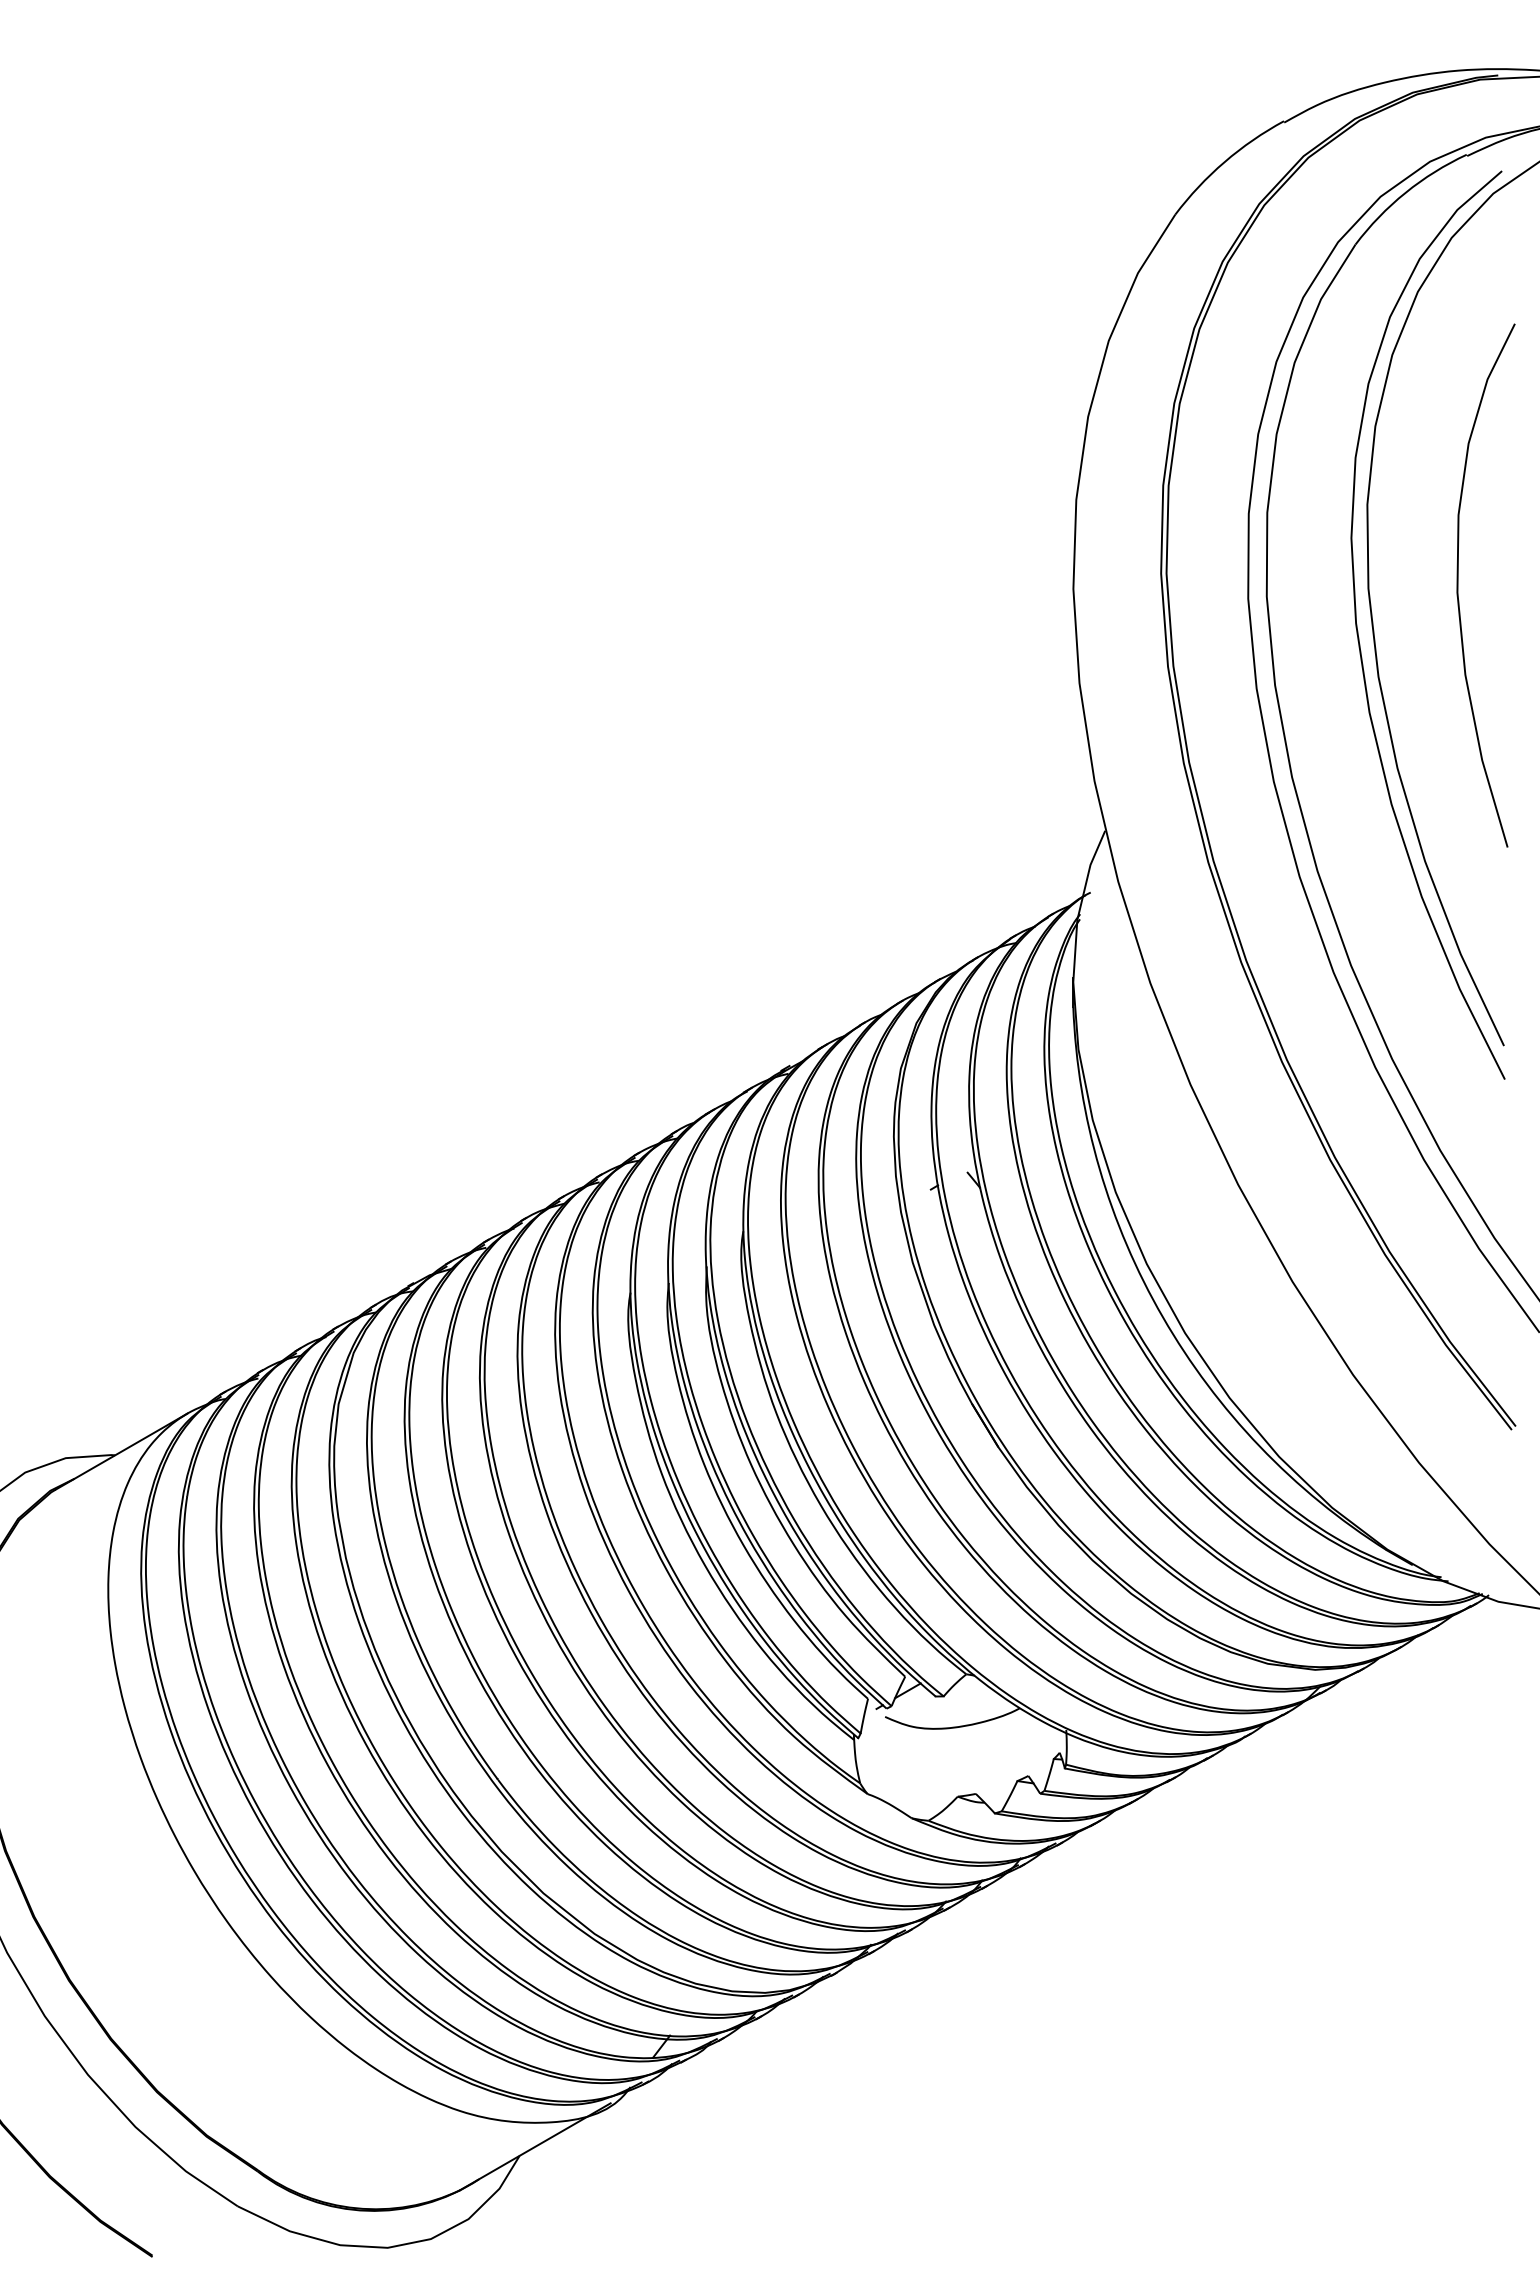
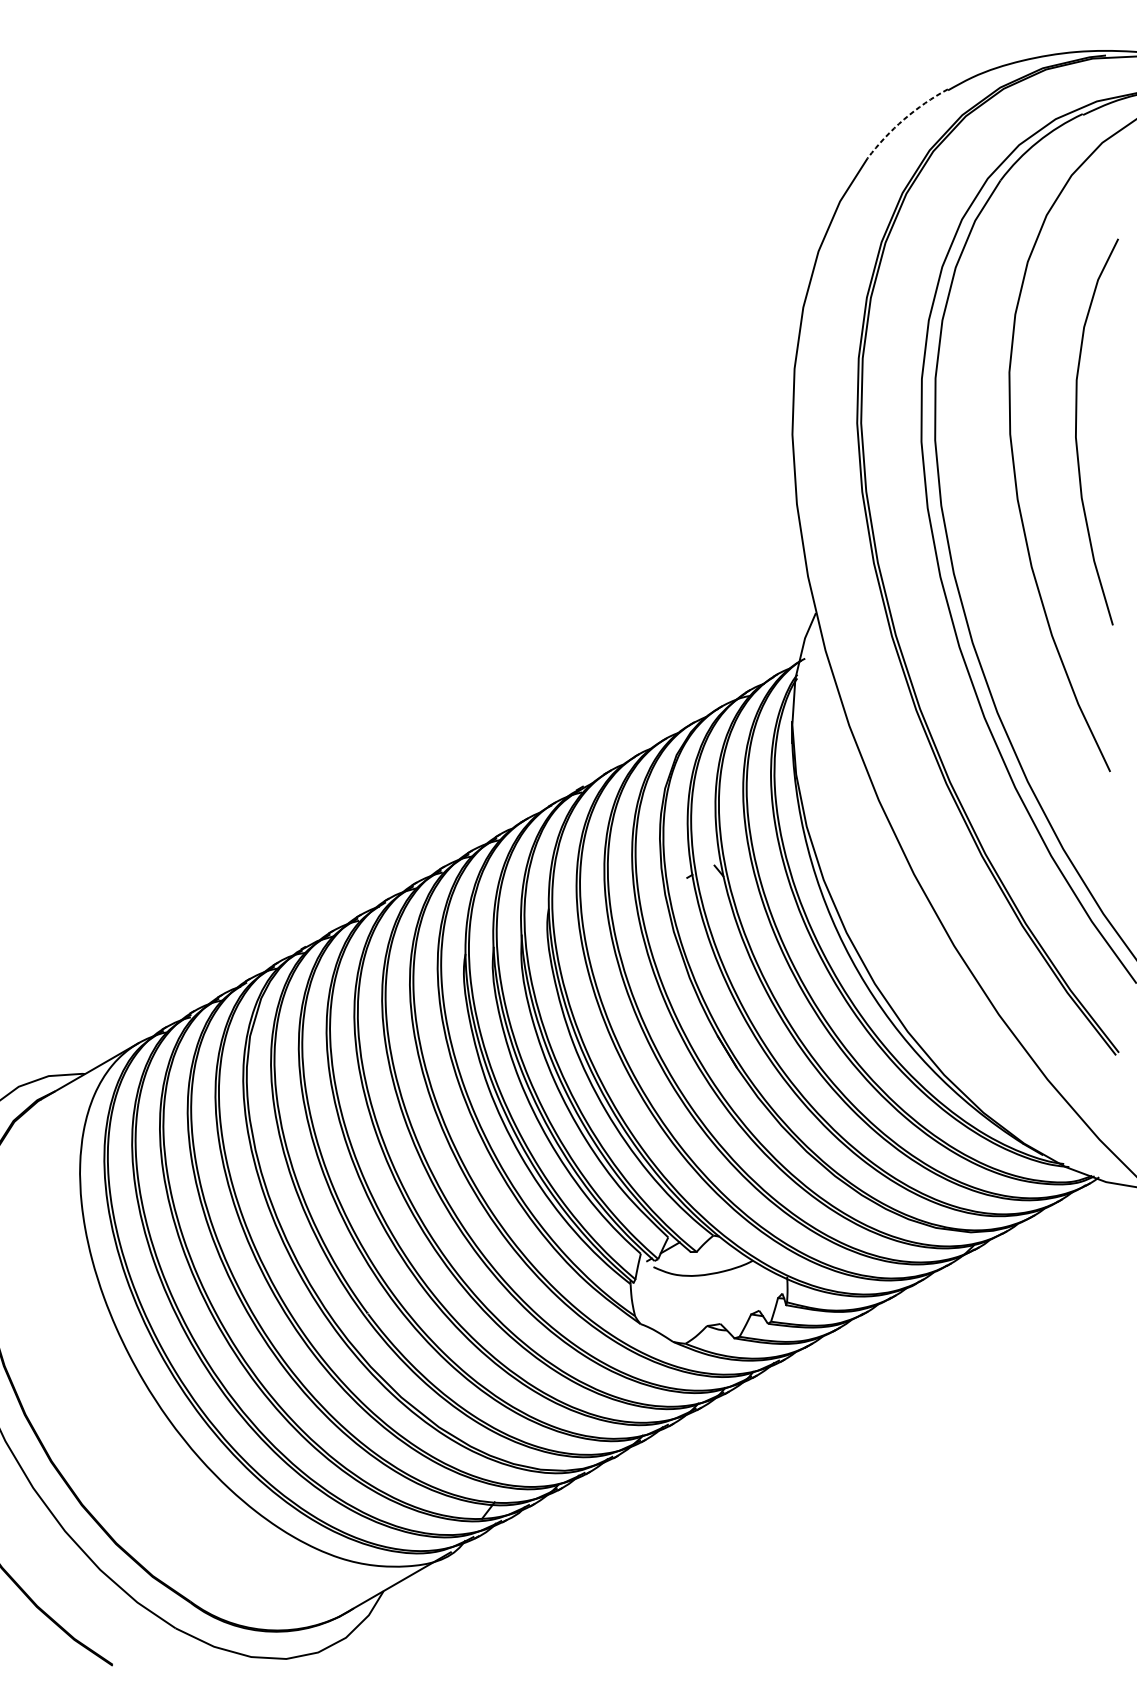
arc: (1224, 162) -> (903, 119), solid -> dashed
curve: (1359, 637) -> (1003, 470), removed

